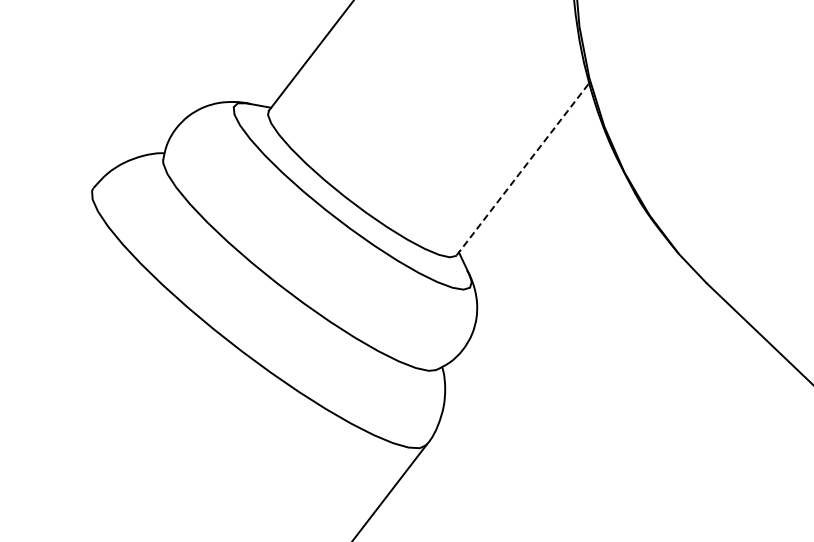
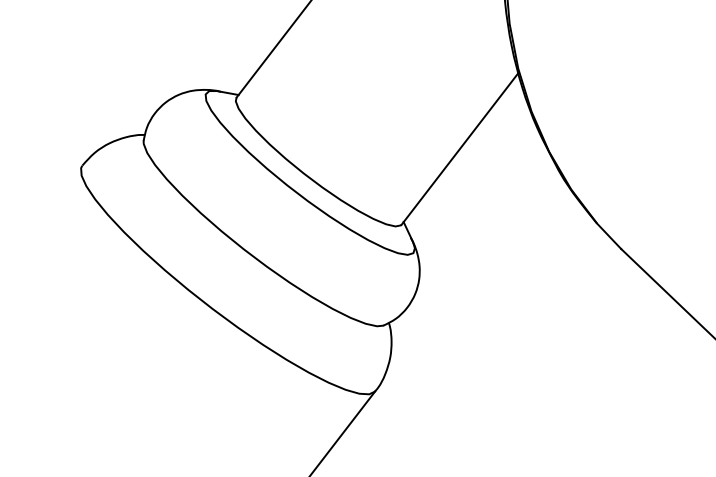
line: (523, 168) -> (460, 148), dashed -> solid

